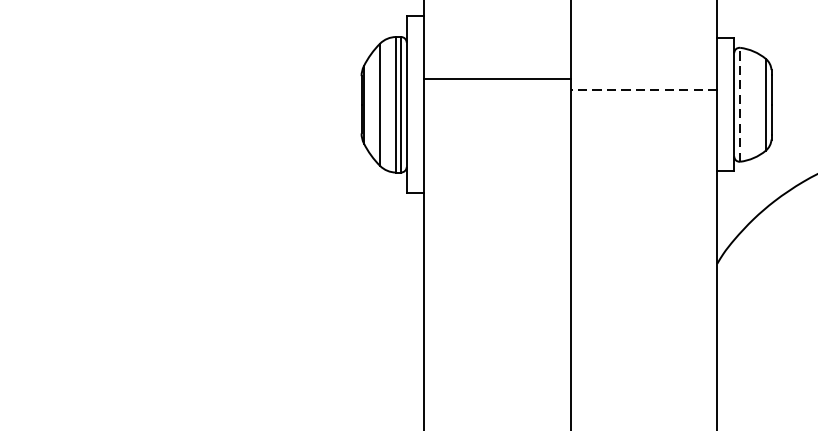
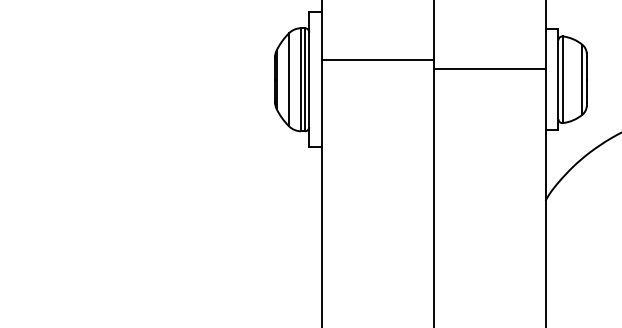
line: (643, 89) -> (489, 68), dashed -> solid
line: (739, 104) -> (562, 79), dashed -> solid

